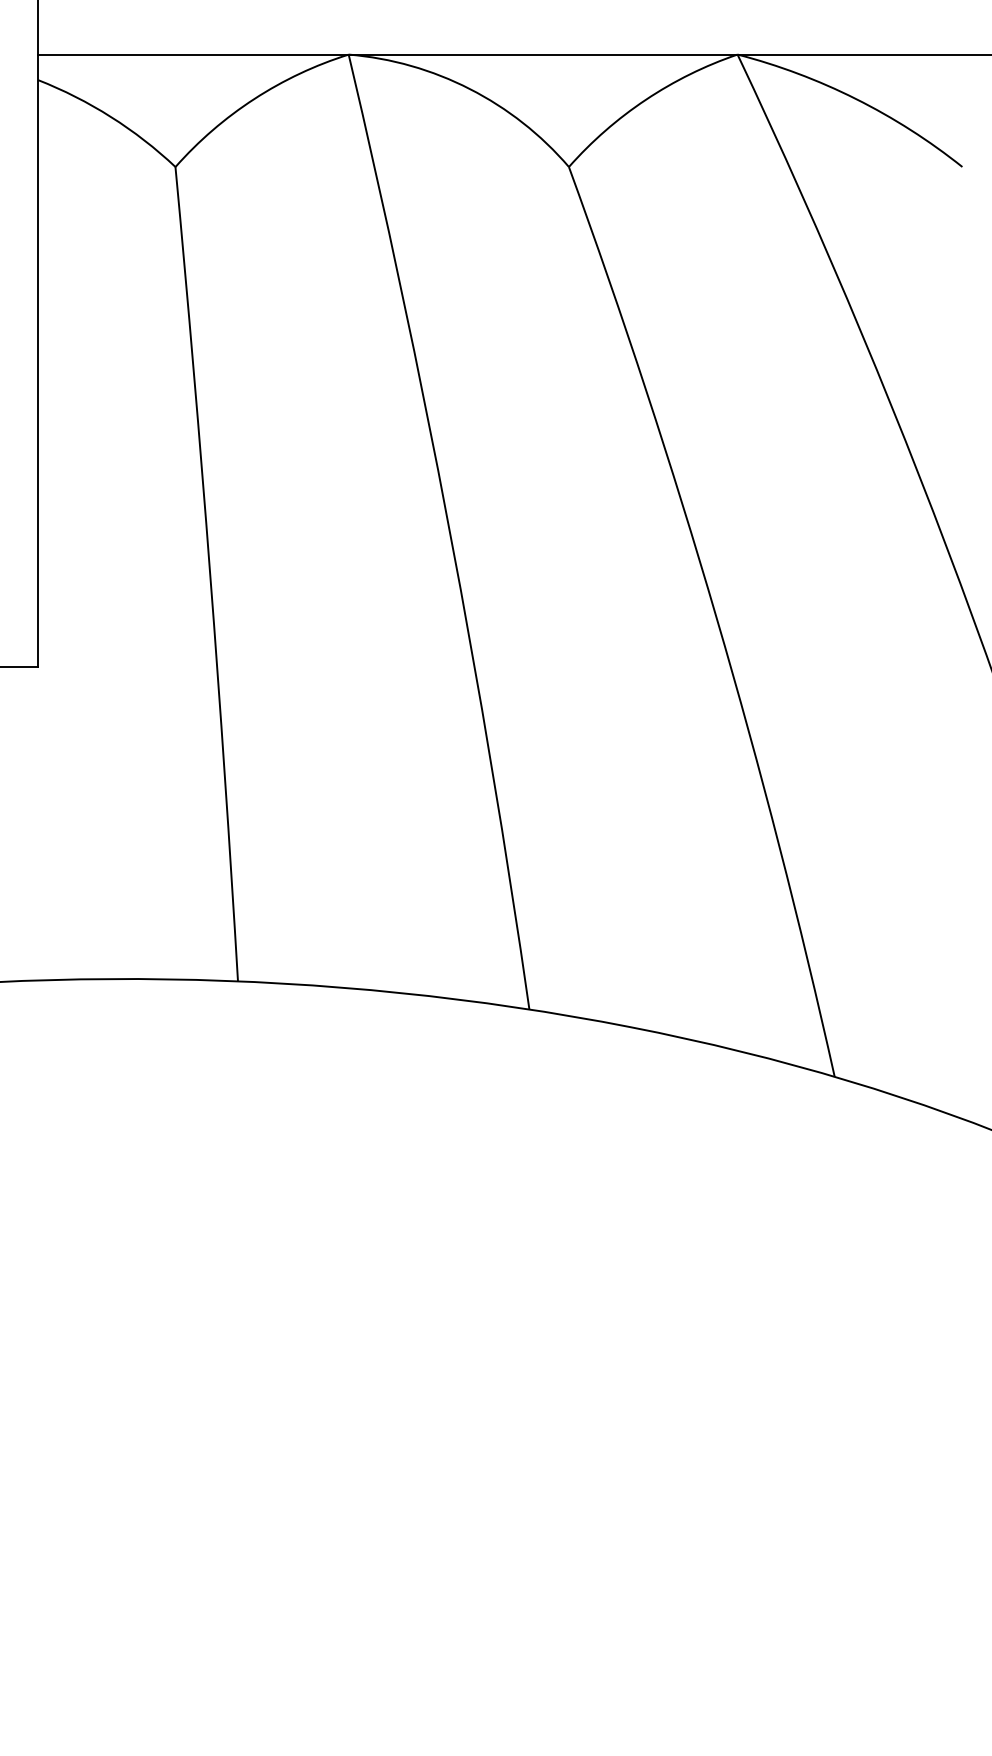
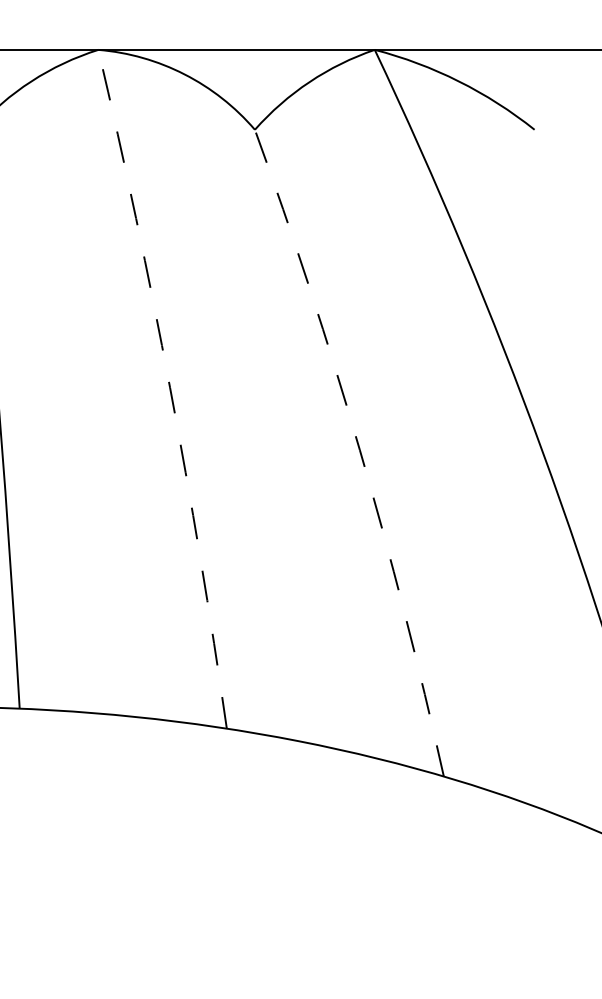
arc: (449, 530) -> (170, 388), solid -> dashed
arc: (716, 617) -> (359, 449), solid -> dashed

